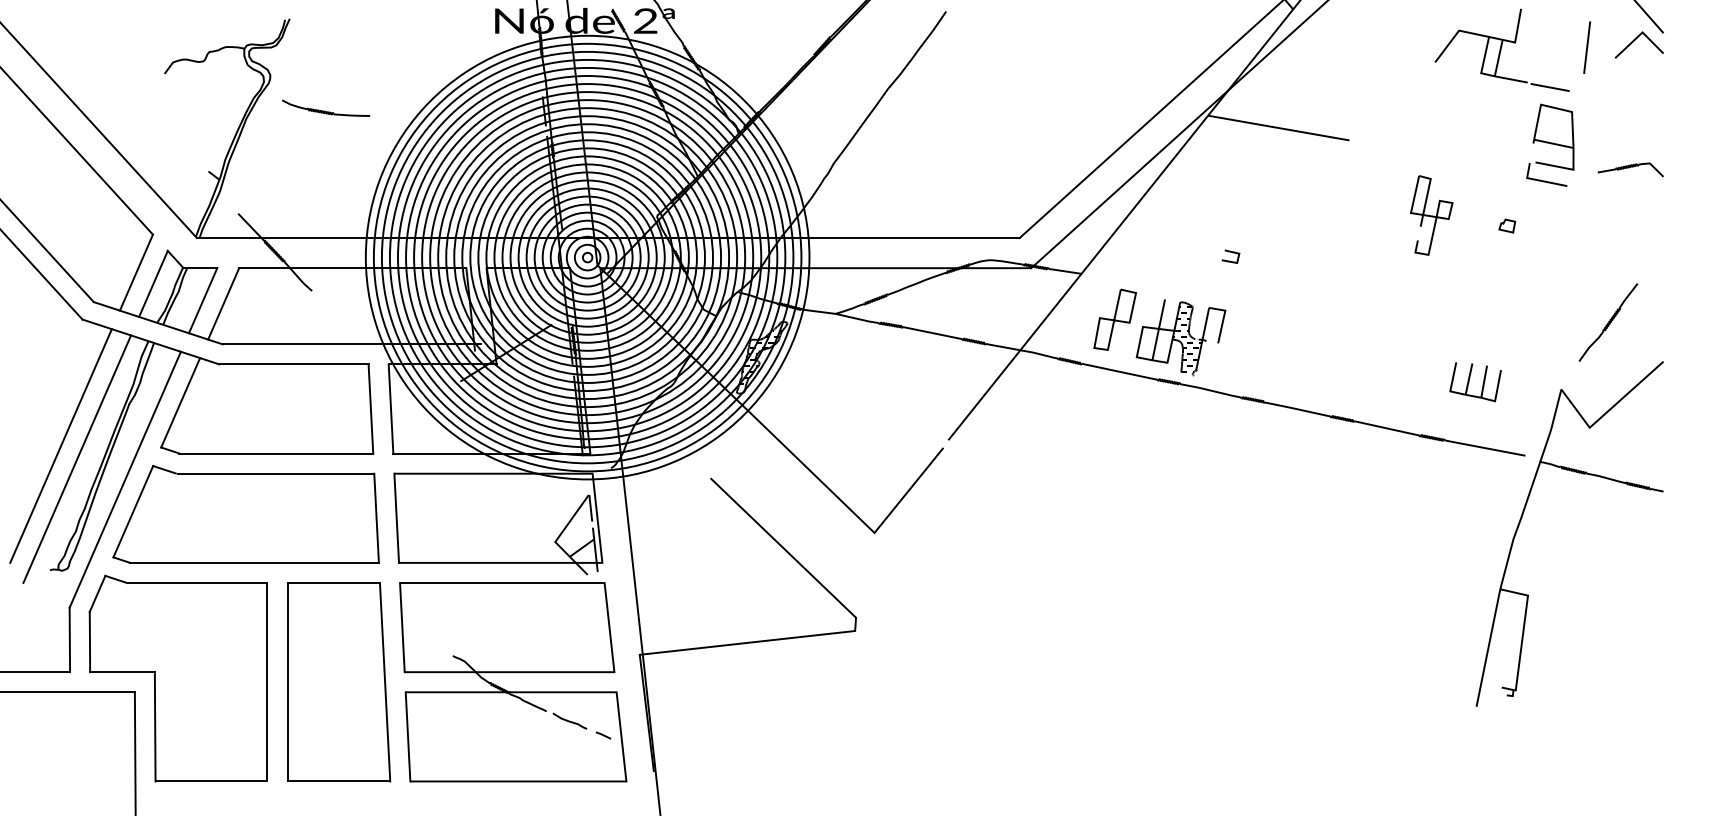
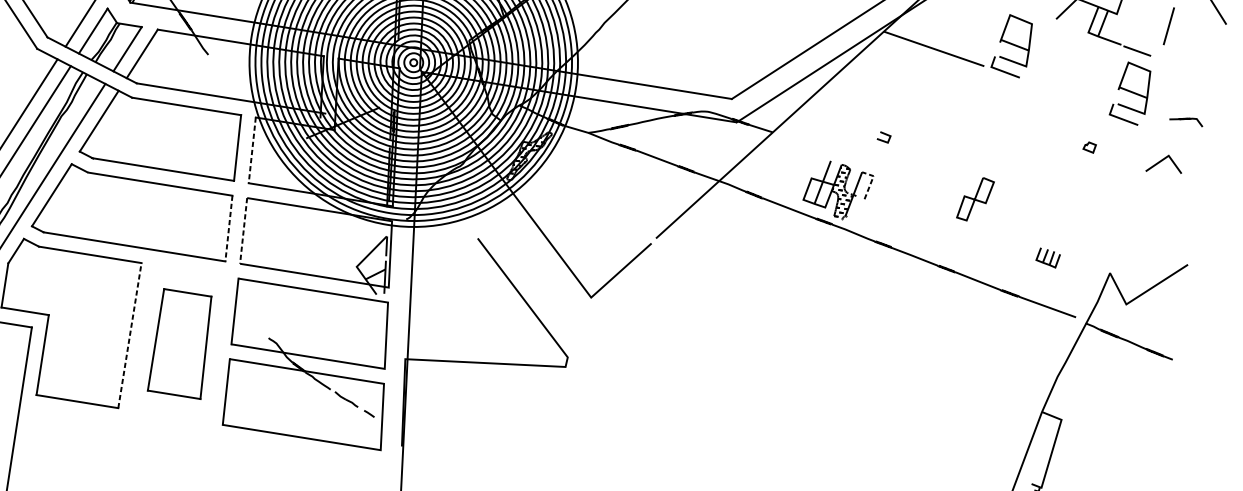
line: (1635, 40) -> (1162, 160), moved
part: (1382, 106) -> (1012, 45), added
part: (1630, 169) -> (1186, 120), size x0.7
part: (1431, 215) -> (1035, 130), removed
line: (1223, 318) -> (871, 181), solid -> dashed
part: (1114, 319) -> (975, 199), moved
part: (1608, 322) -> (1152, 229), removed
part: (1475, 382) -> (1048, 257), size x0.6
line: (391, 409) -> (252, 150), solid -> dashed
line: (376, 518) -> (228, 228), solid -> dashed
line: (396, 518) -> (243, 231), solid -> dashed
line: (267, 681) -> (130, 335), solid -> dashed
part: (339, 682) -> (182, 344), size x0.7

